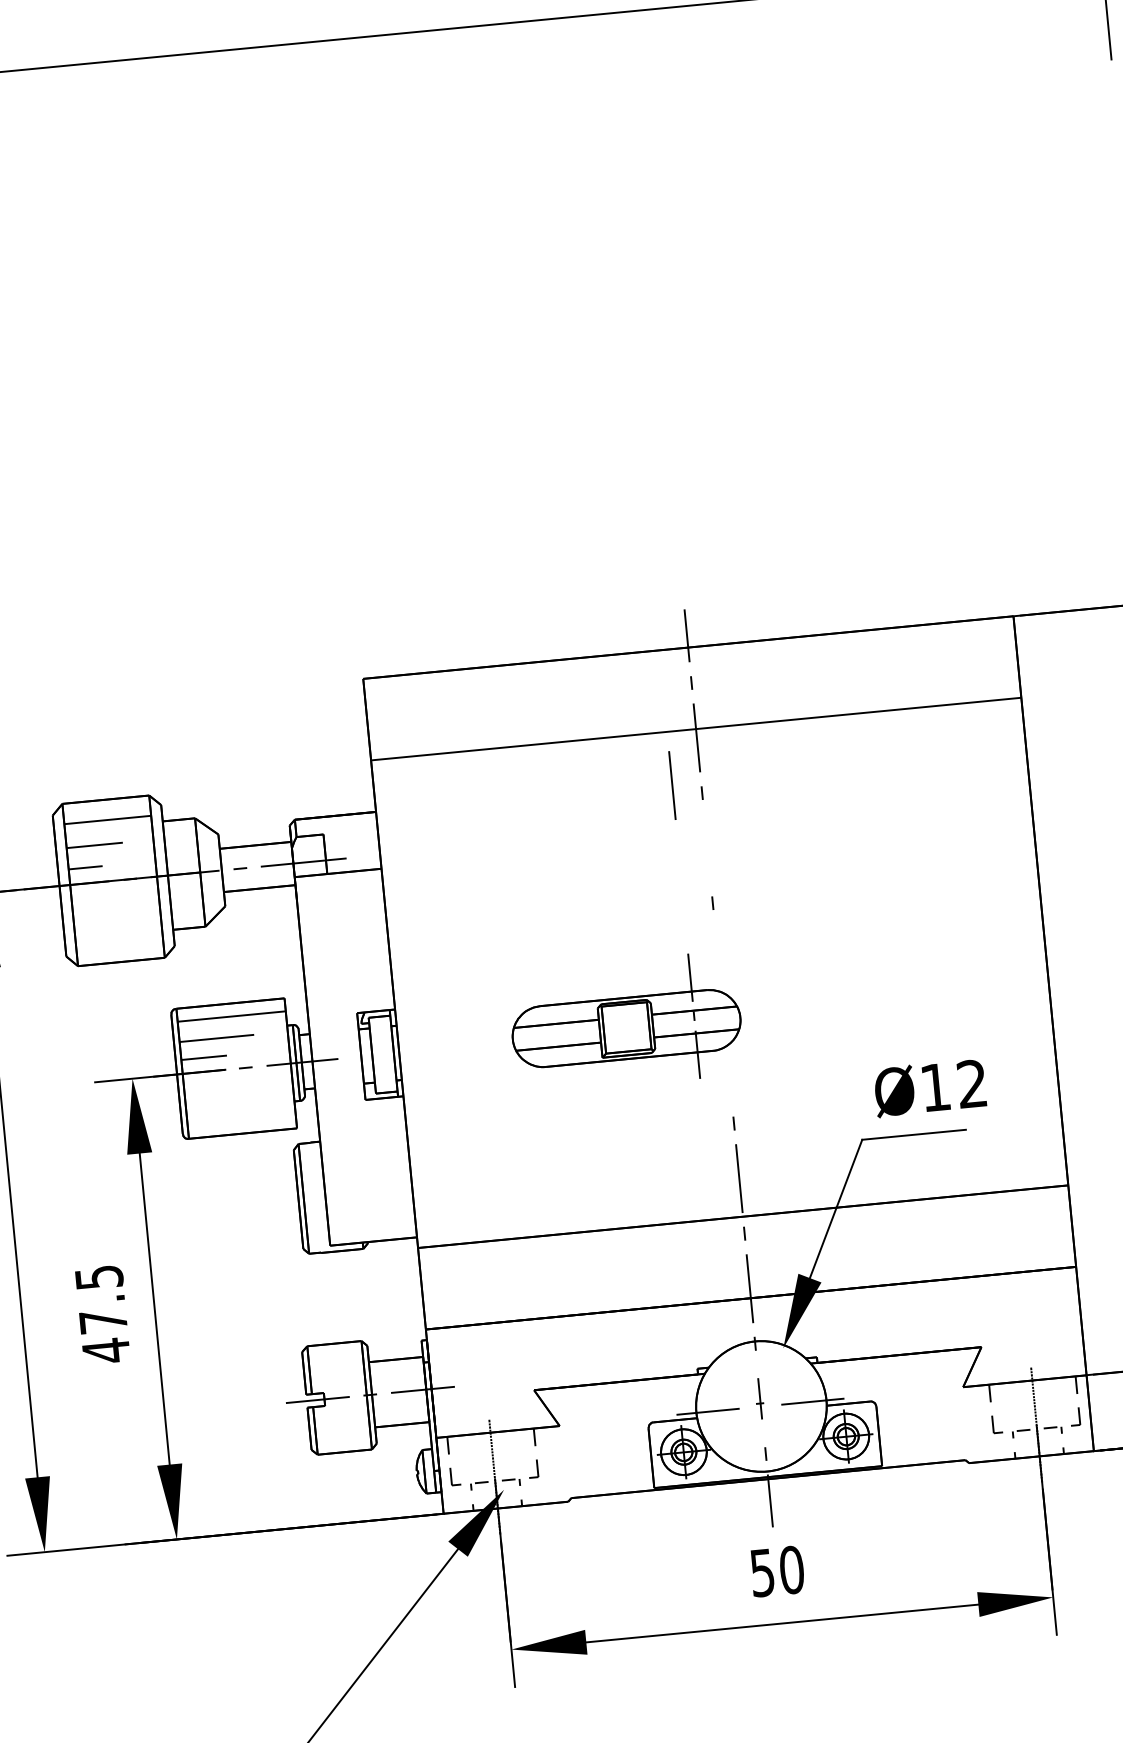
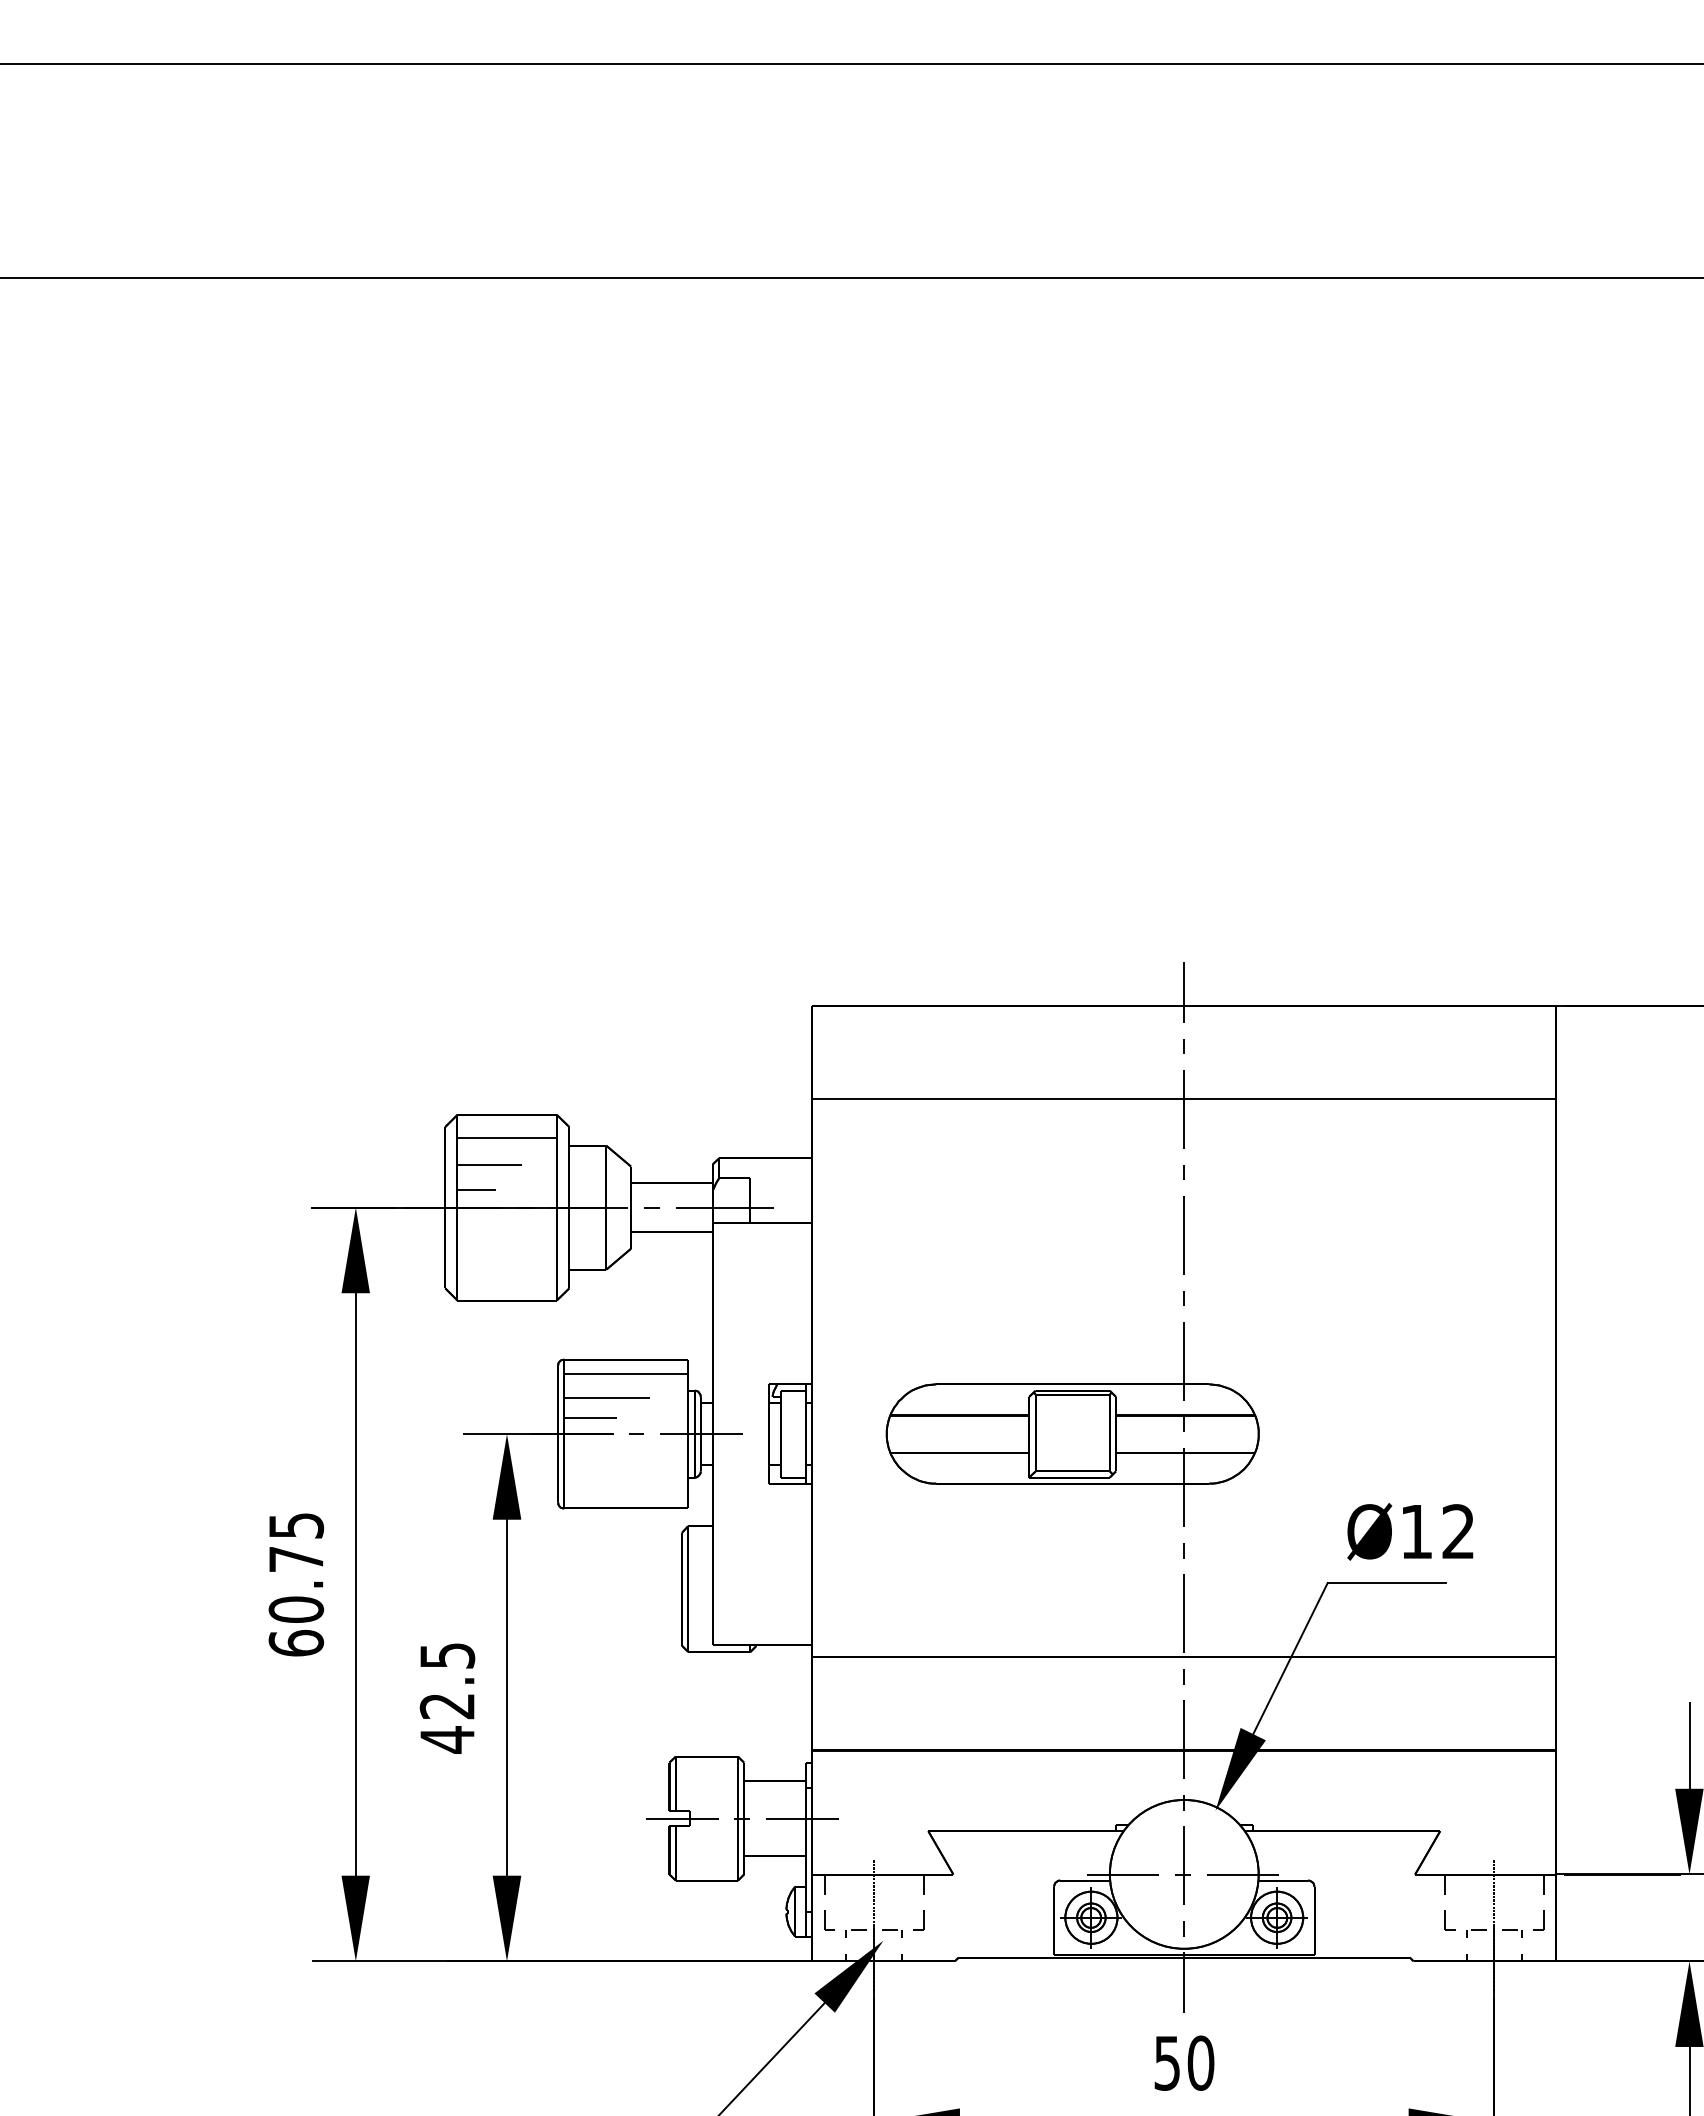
line: (671, 785) -> (1183, 1235), moved
part: (625, 1022) -> (1072, 1424), size x1.43
text: (102, 1321) -> (446, 1706), 47.5 -> 42.5
part: (759, 1398) -> (1182, 1865), size x1.67

